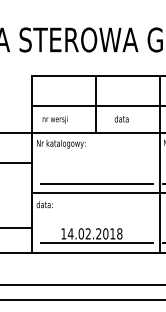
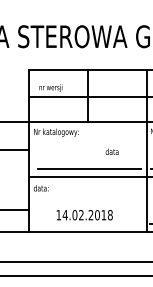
text: (121, 118) -> (111, 151), moved
text: (54, 119) -> (50, 87), moved
line: (96, 243) -> (88, 224), removed

